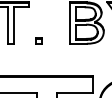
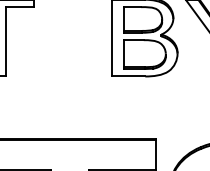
part: (38, 40) -> (53, 70), removed

